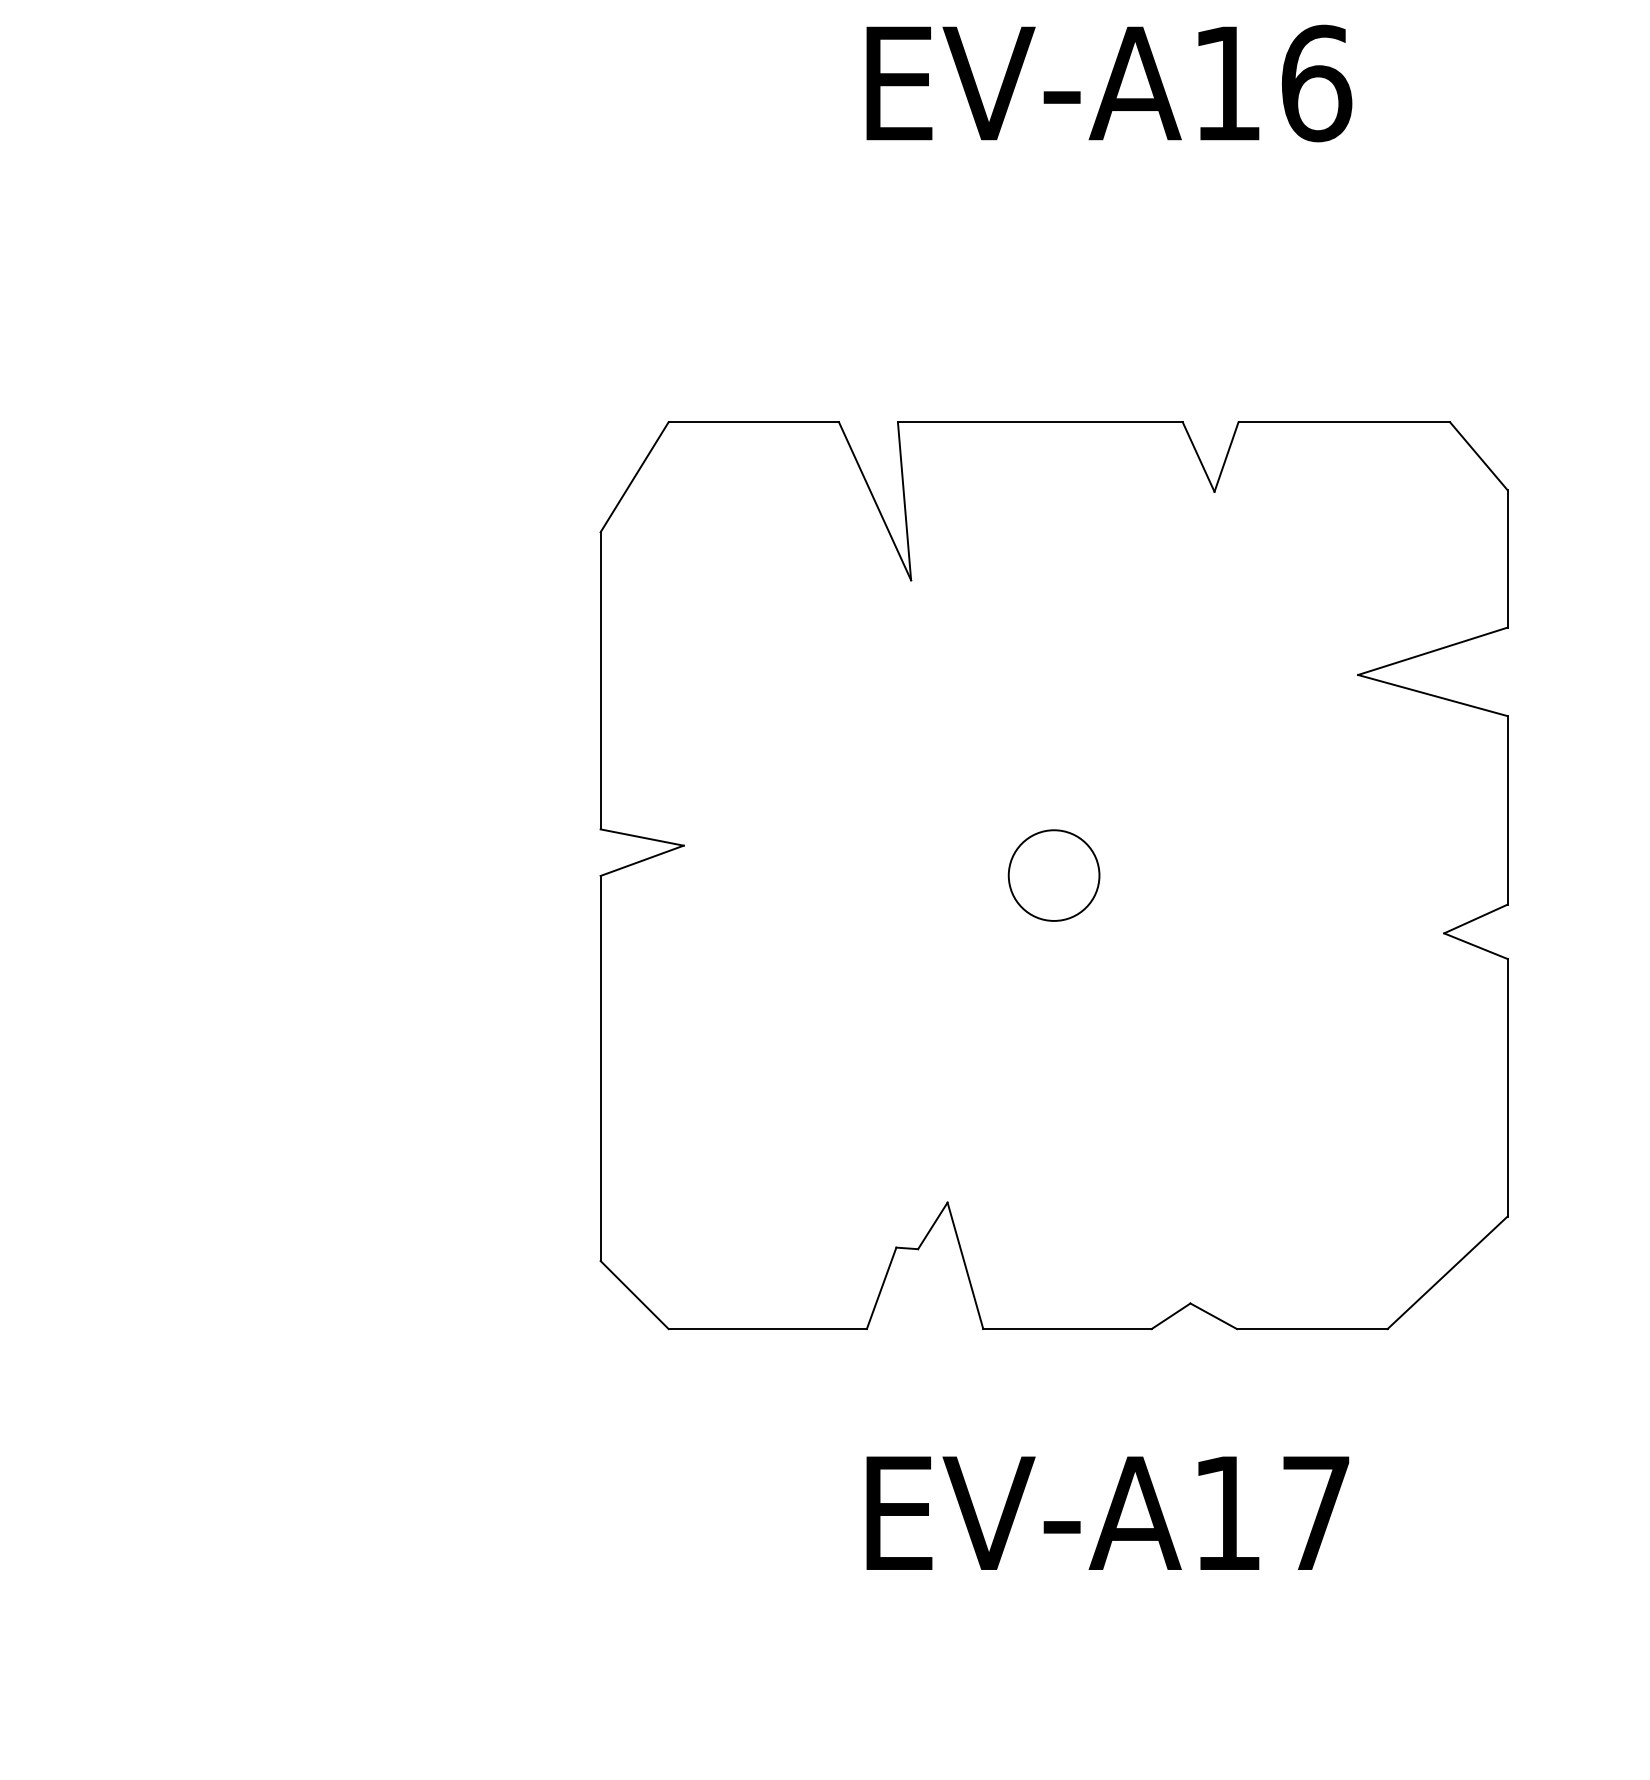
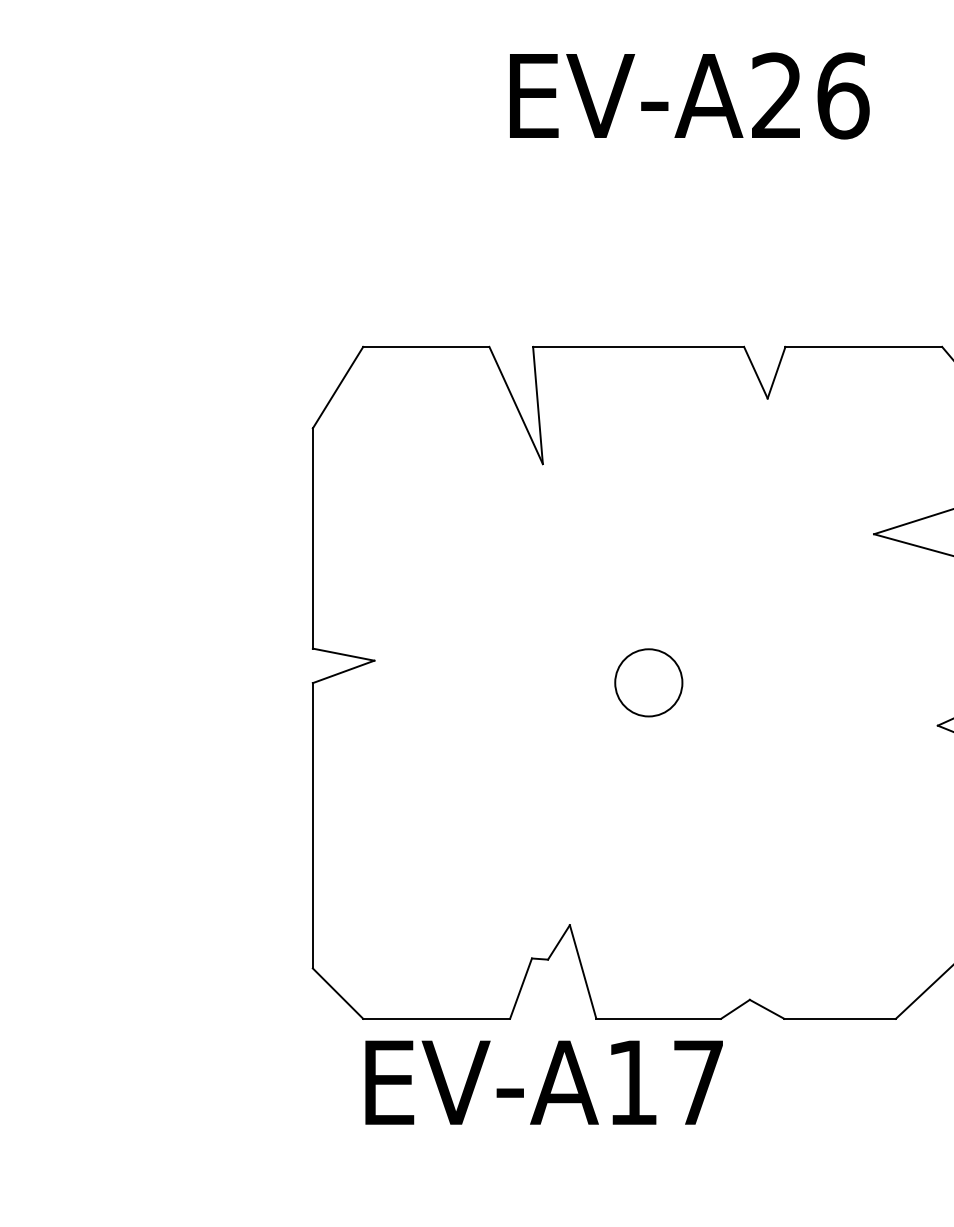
text: (1226, 82) -> (776, 95), EV-A16 -> EV-A26
text: (1107, 1512) -> (543, 1082), moved

